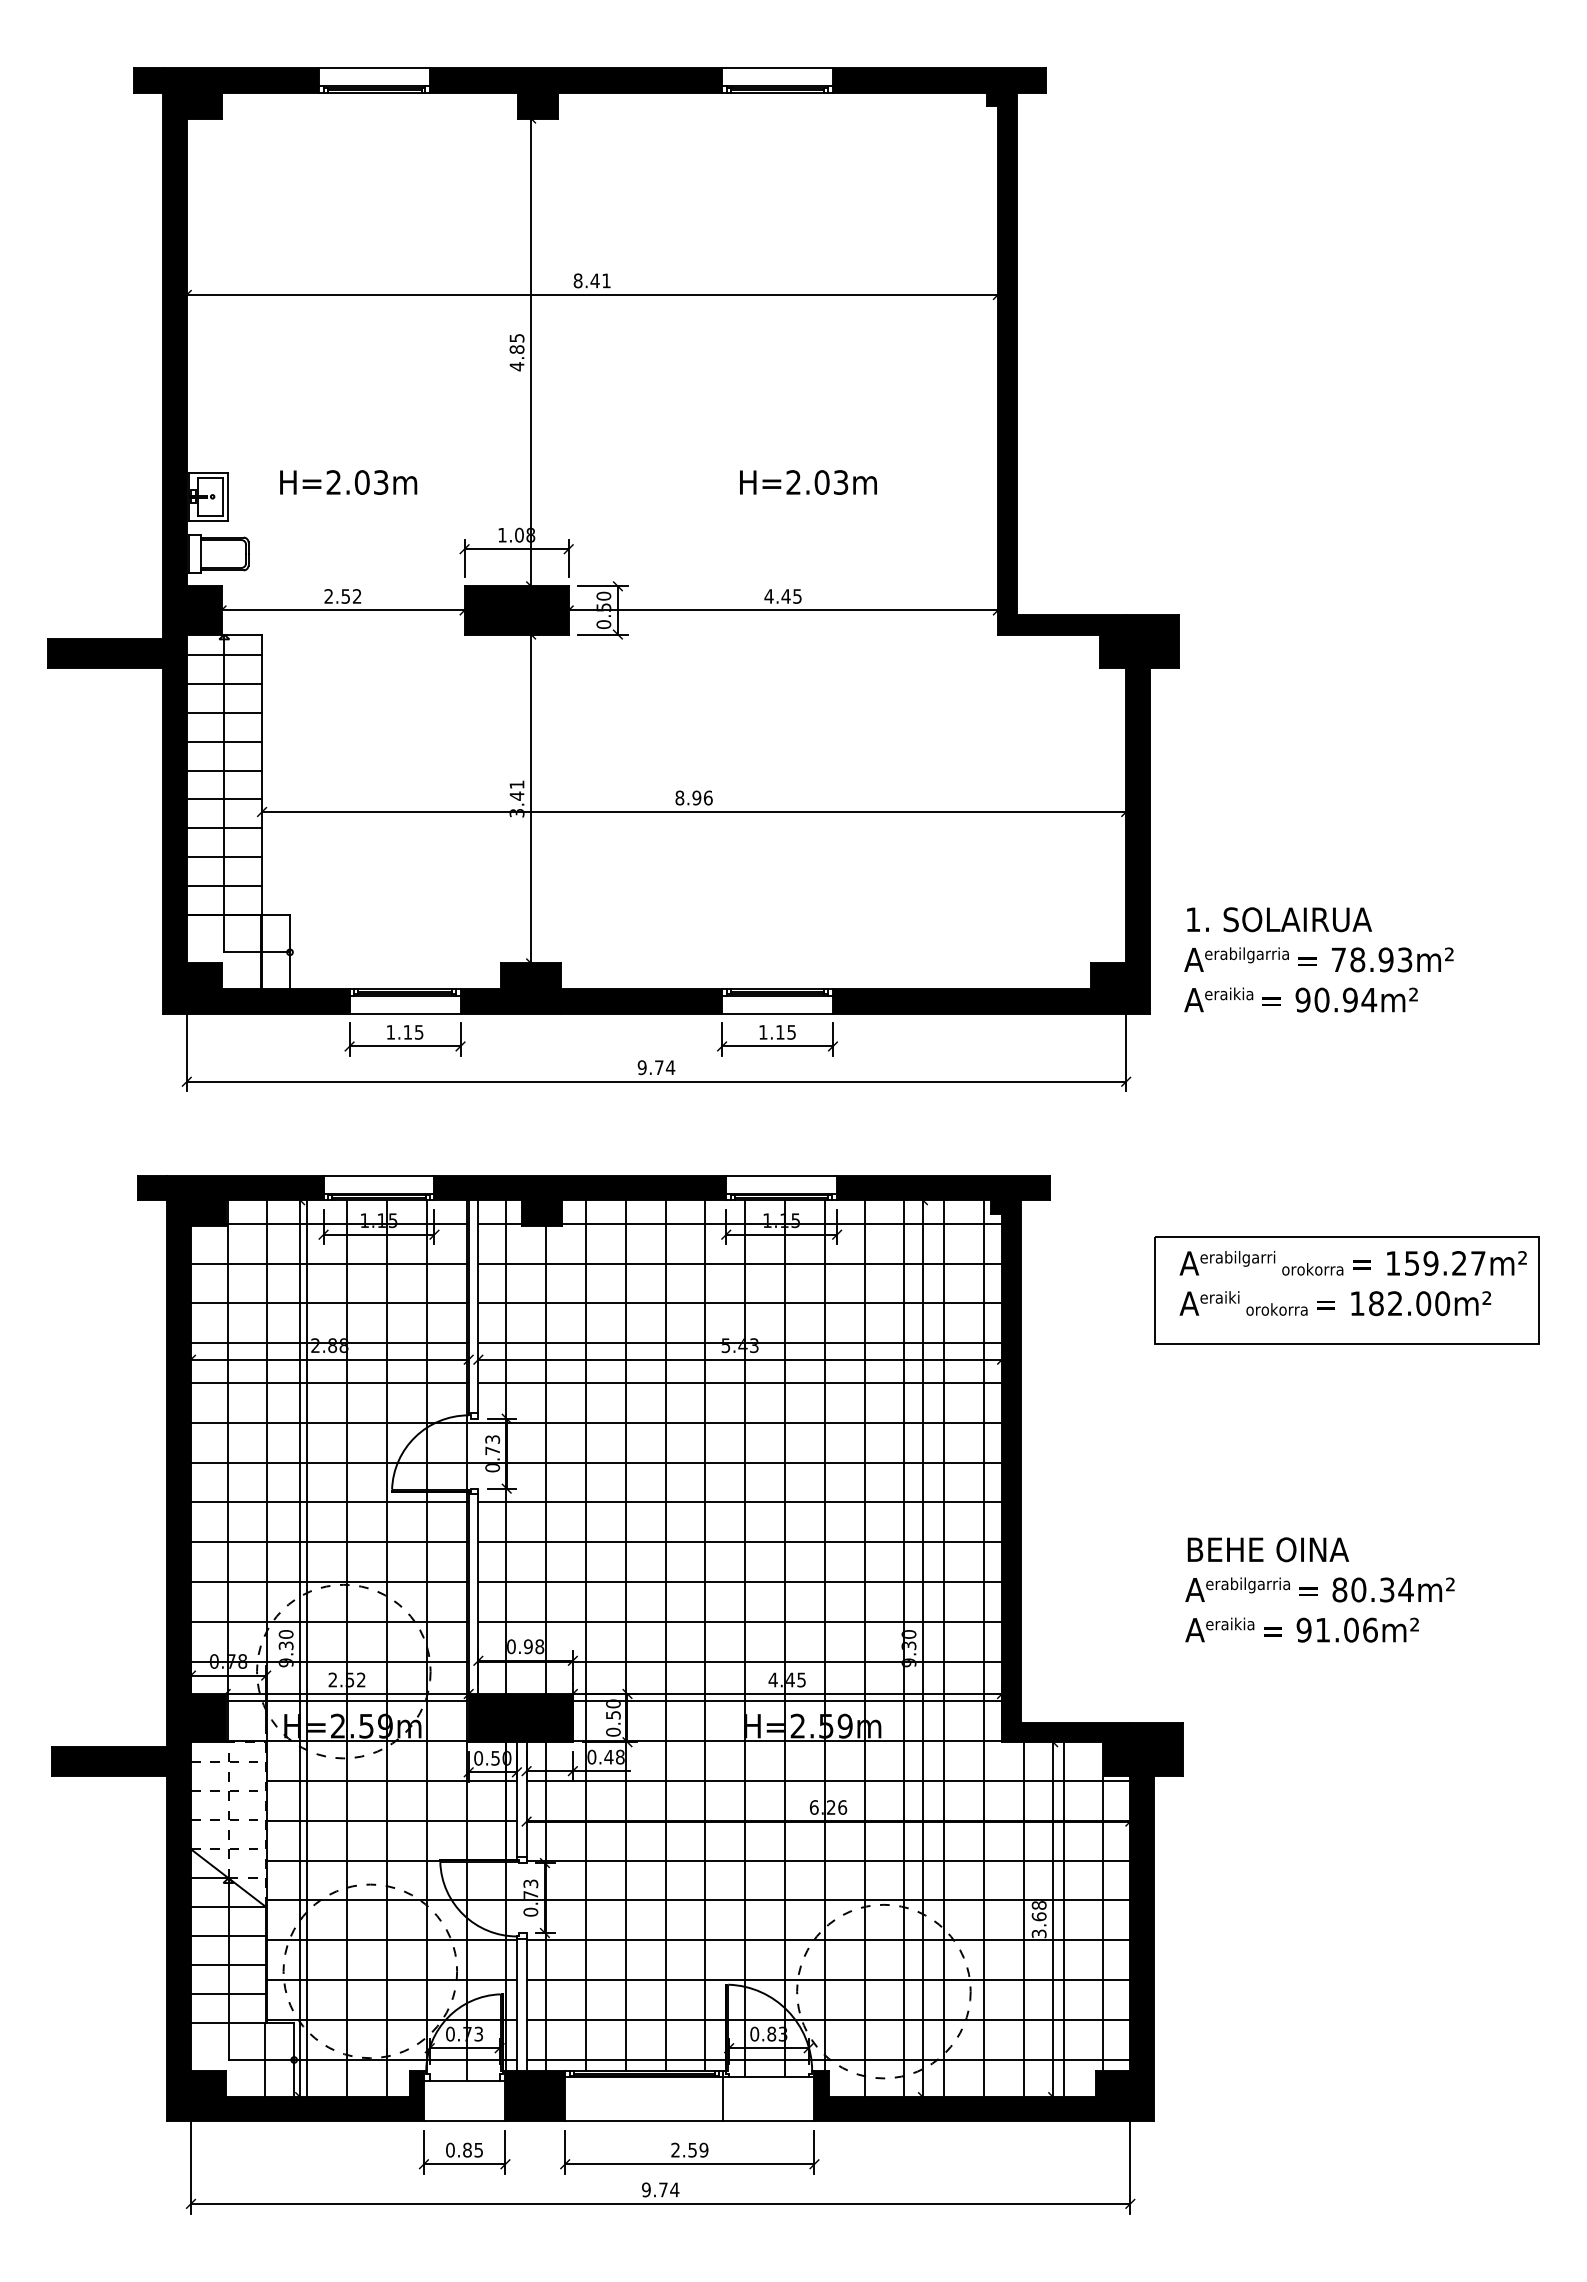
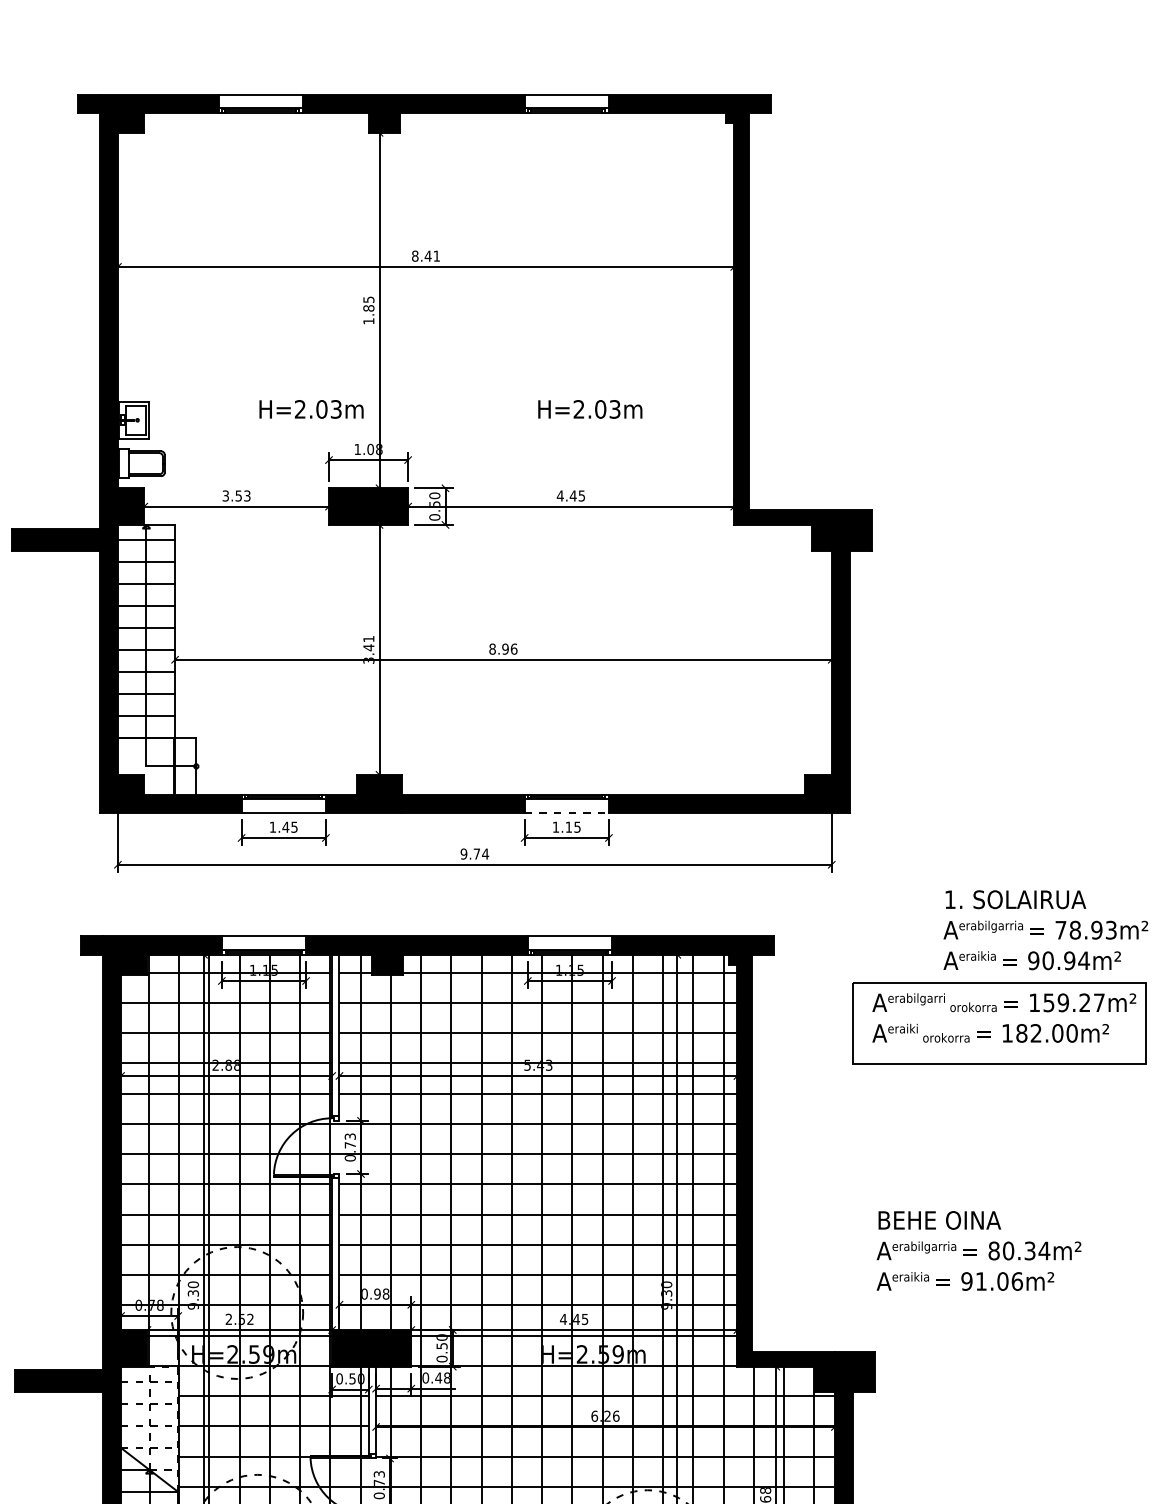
text: (516, 366) -> (368, 321), 4.85 -> 1.85
text: (348, 482) -> (311, 409), moved
text: (342, 596) -> (236, 496), 2.52 -> 3.53
text: (1318, 959) -> (1045, 929), moved
line: (778, 1013) -> (567, 812), solid -> dashed
text: (407, 1032) -> (285, 827), 1.15 -> 1.45

